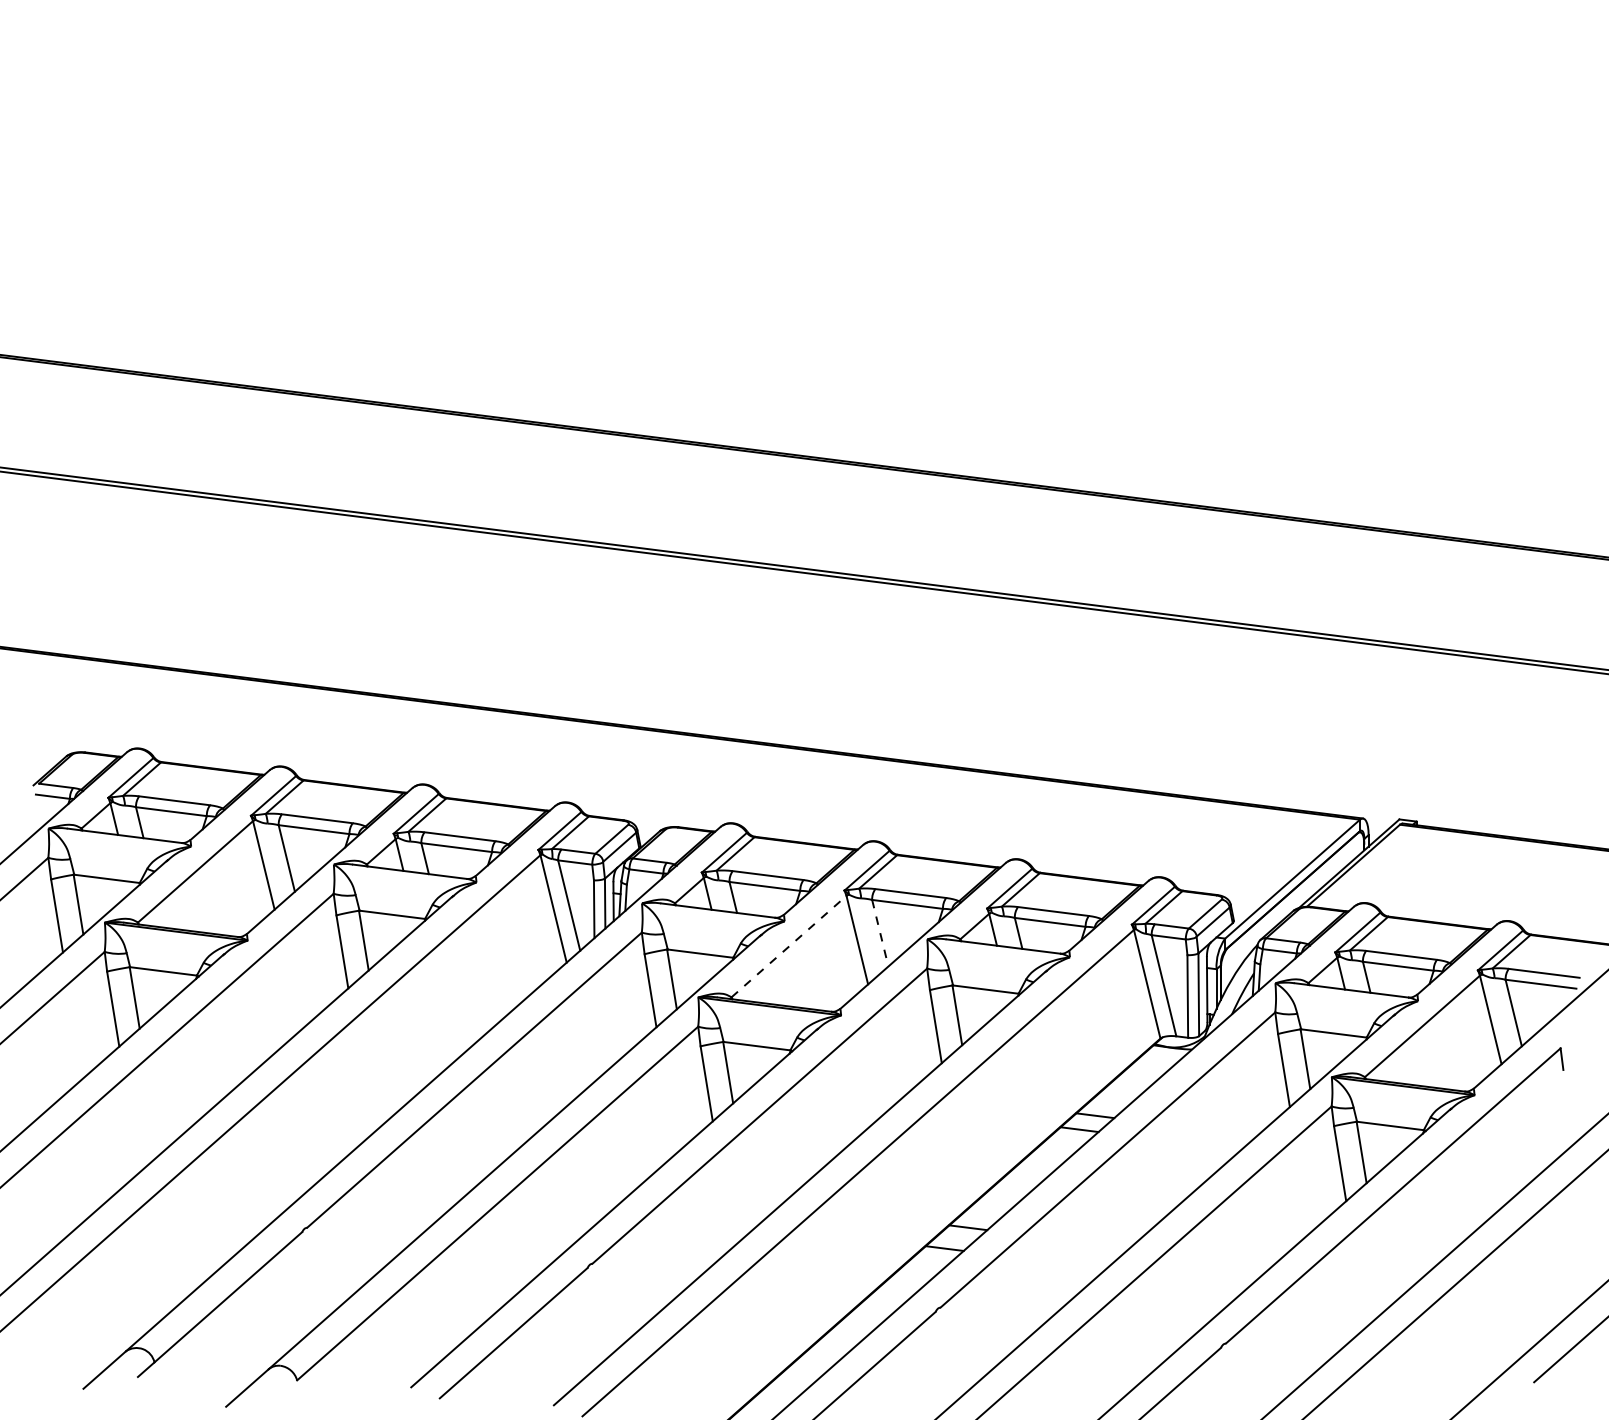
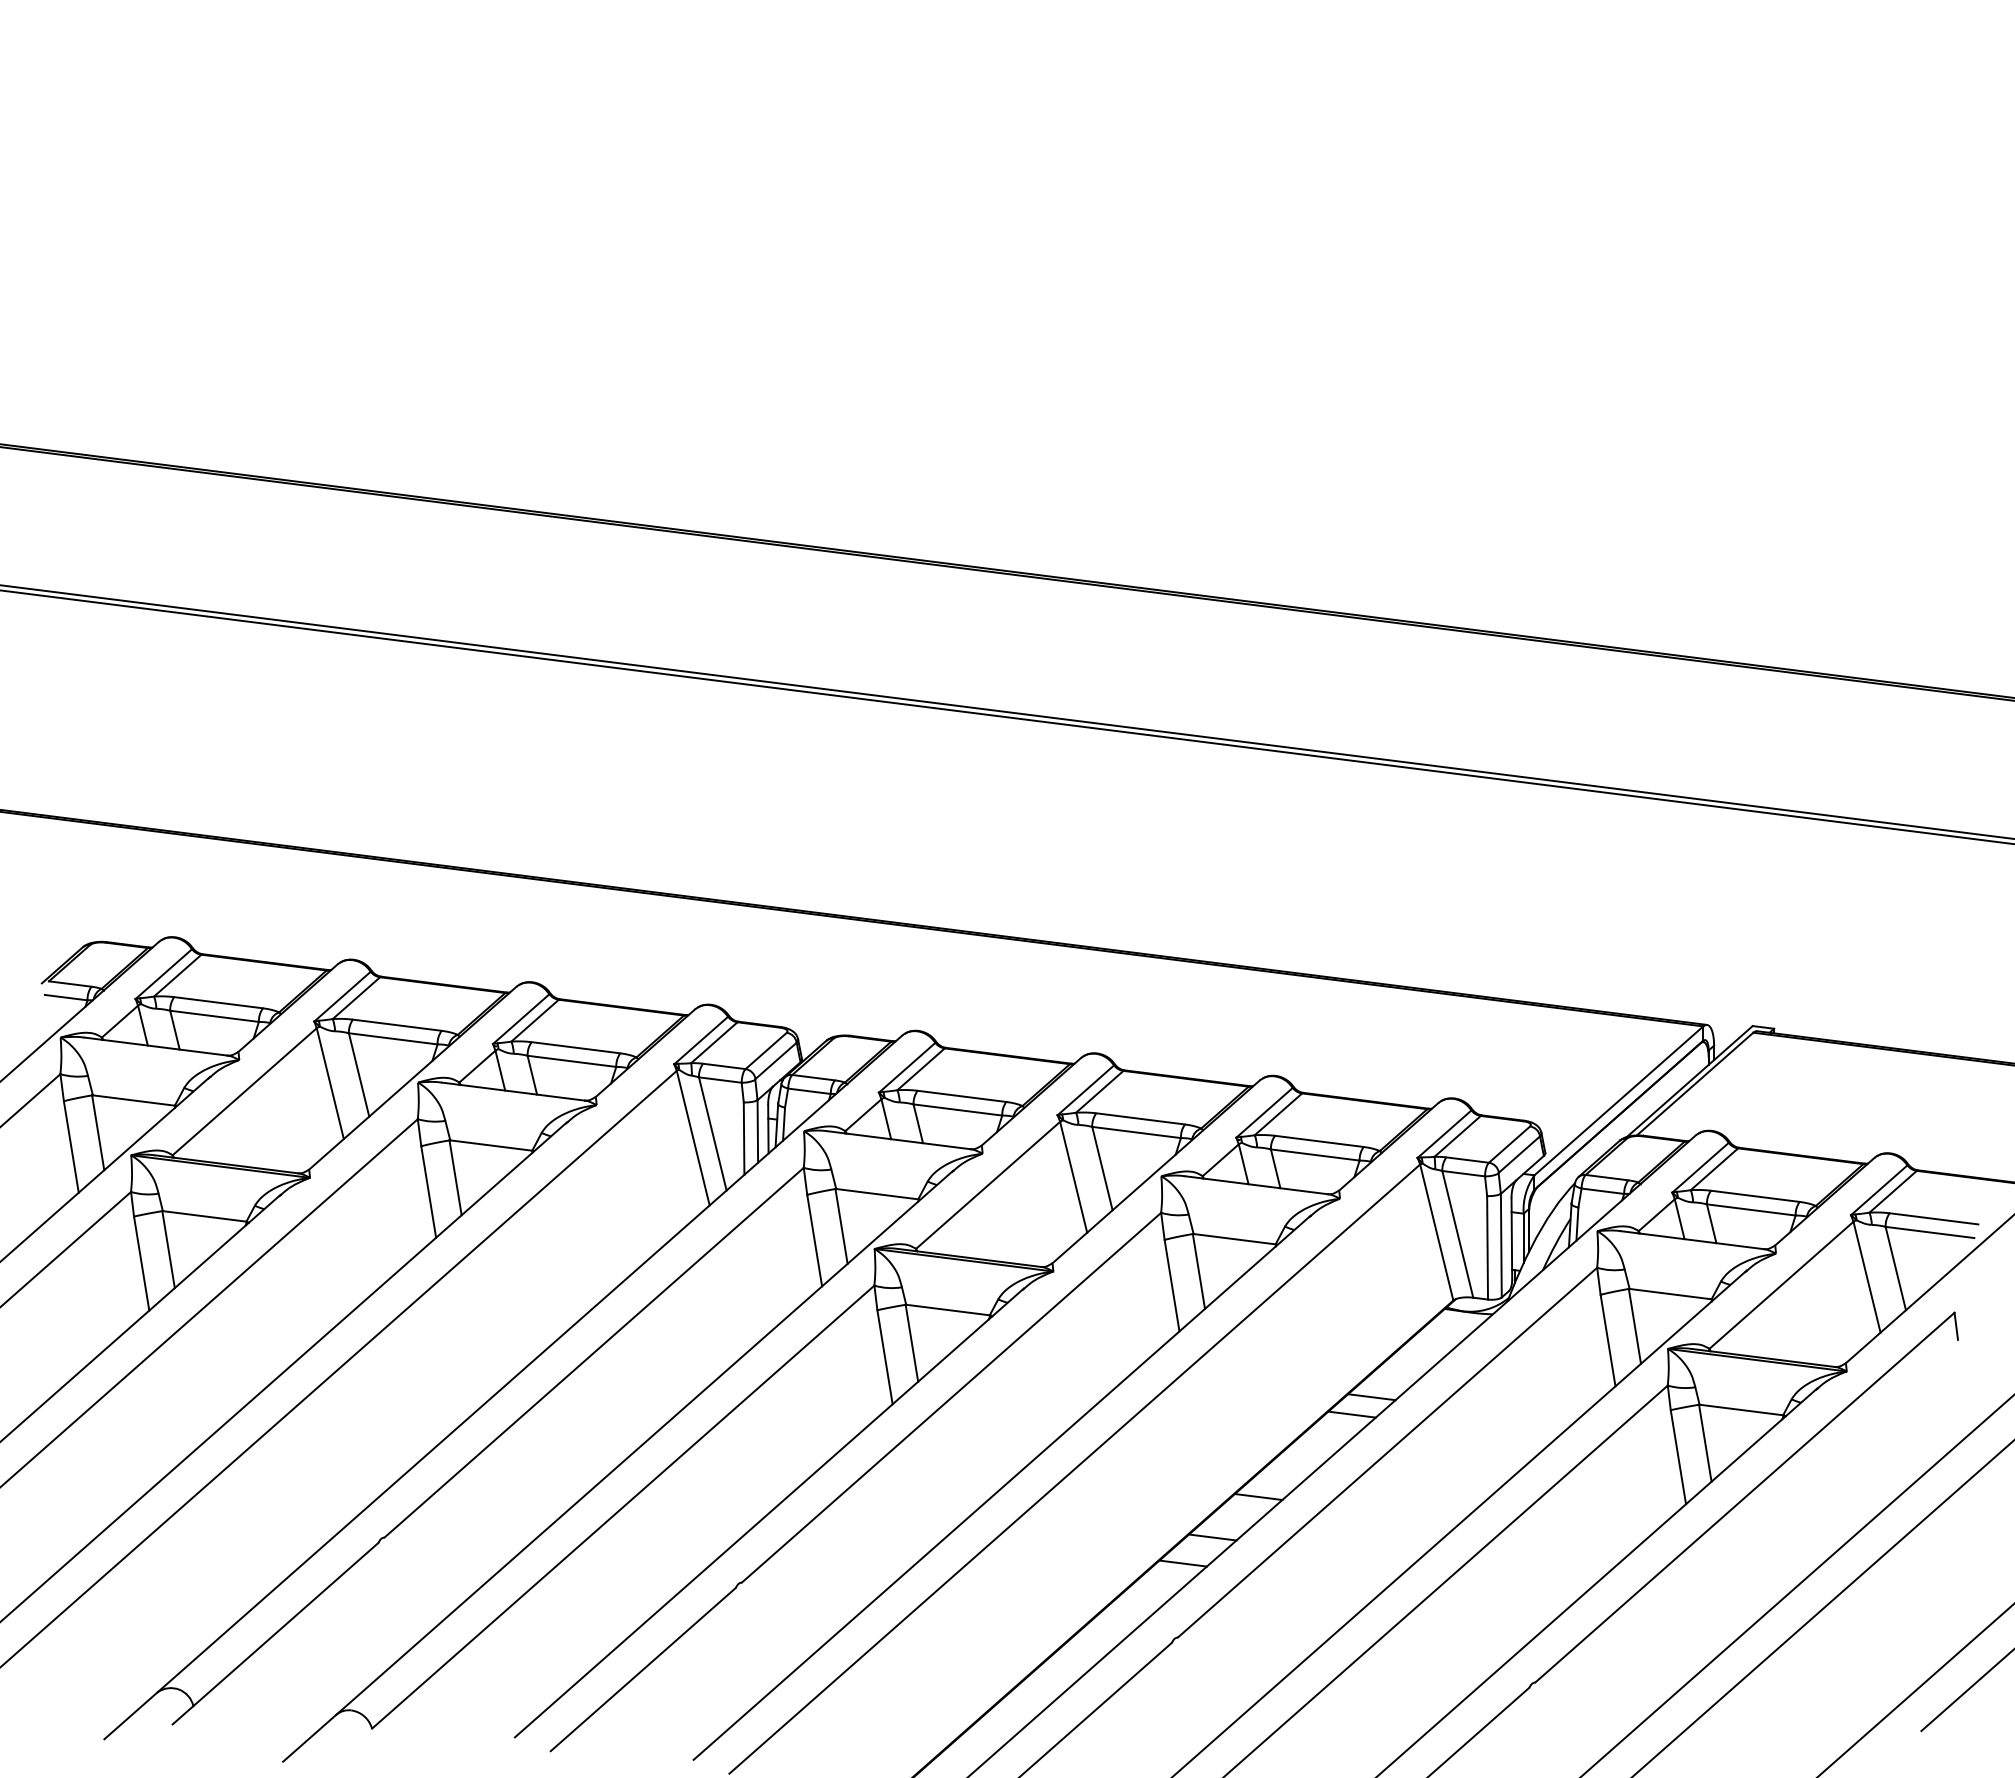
line: (880, 933) -> (1102, 1168), dashed -> solid
line: (789, 946) -> (988, 1185), dashed -> solid
line: (1004, 1195) -> (1258, 1497), added

